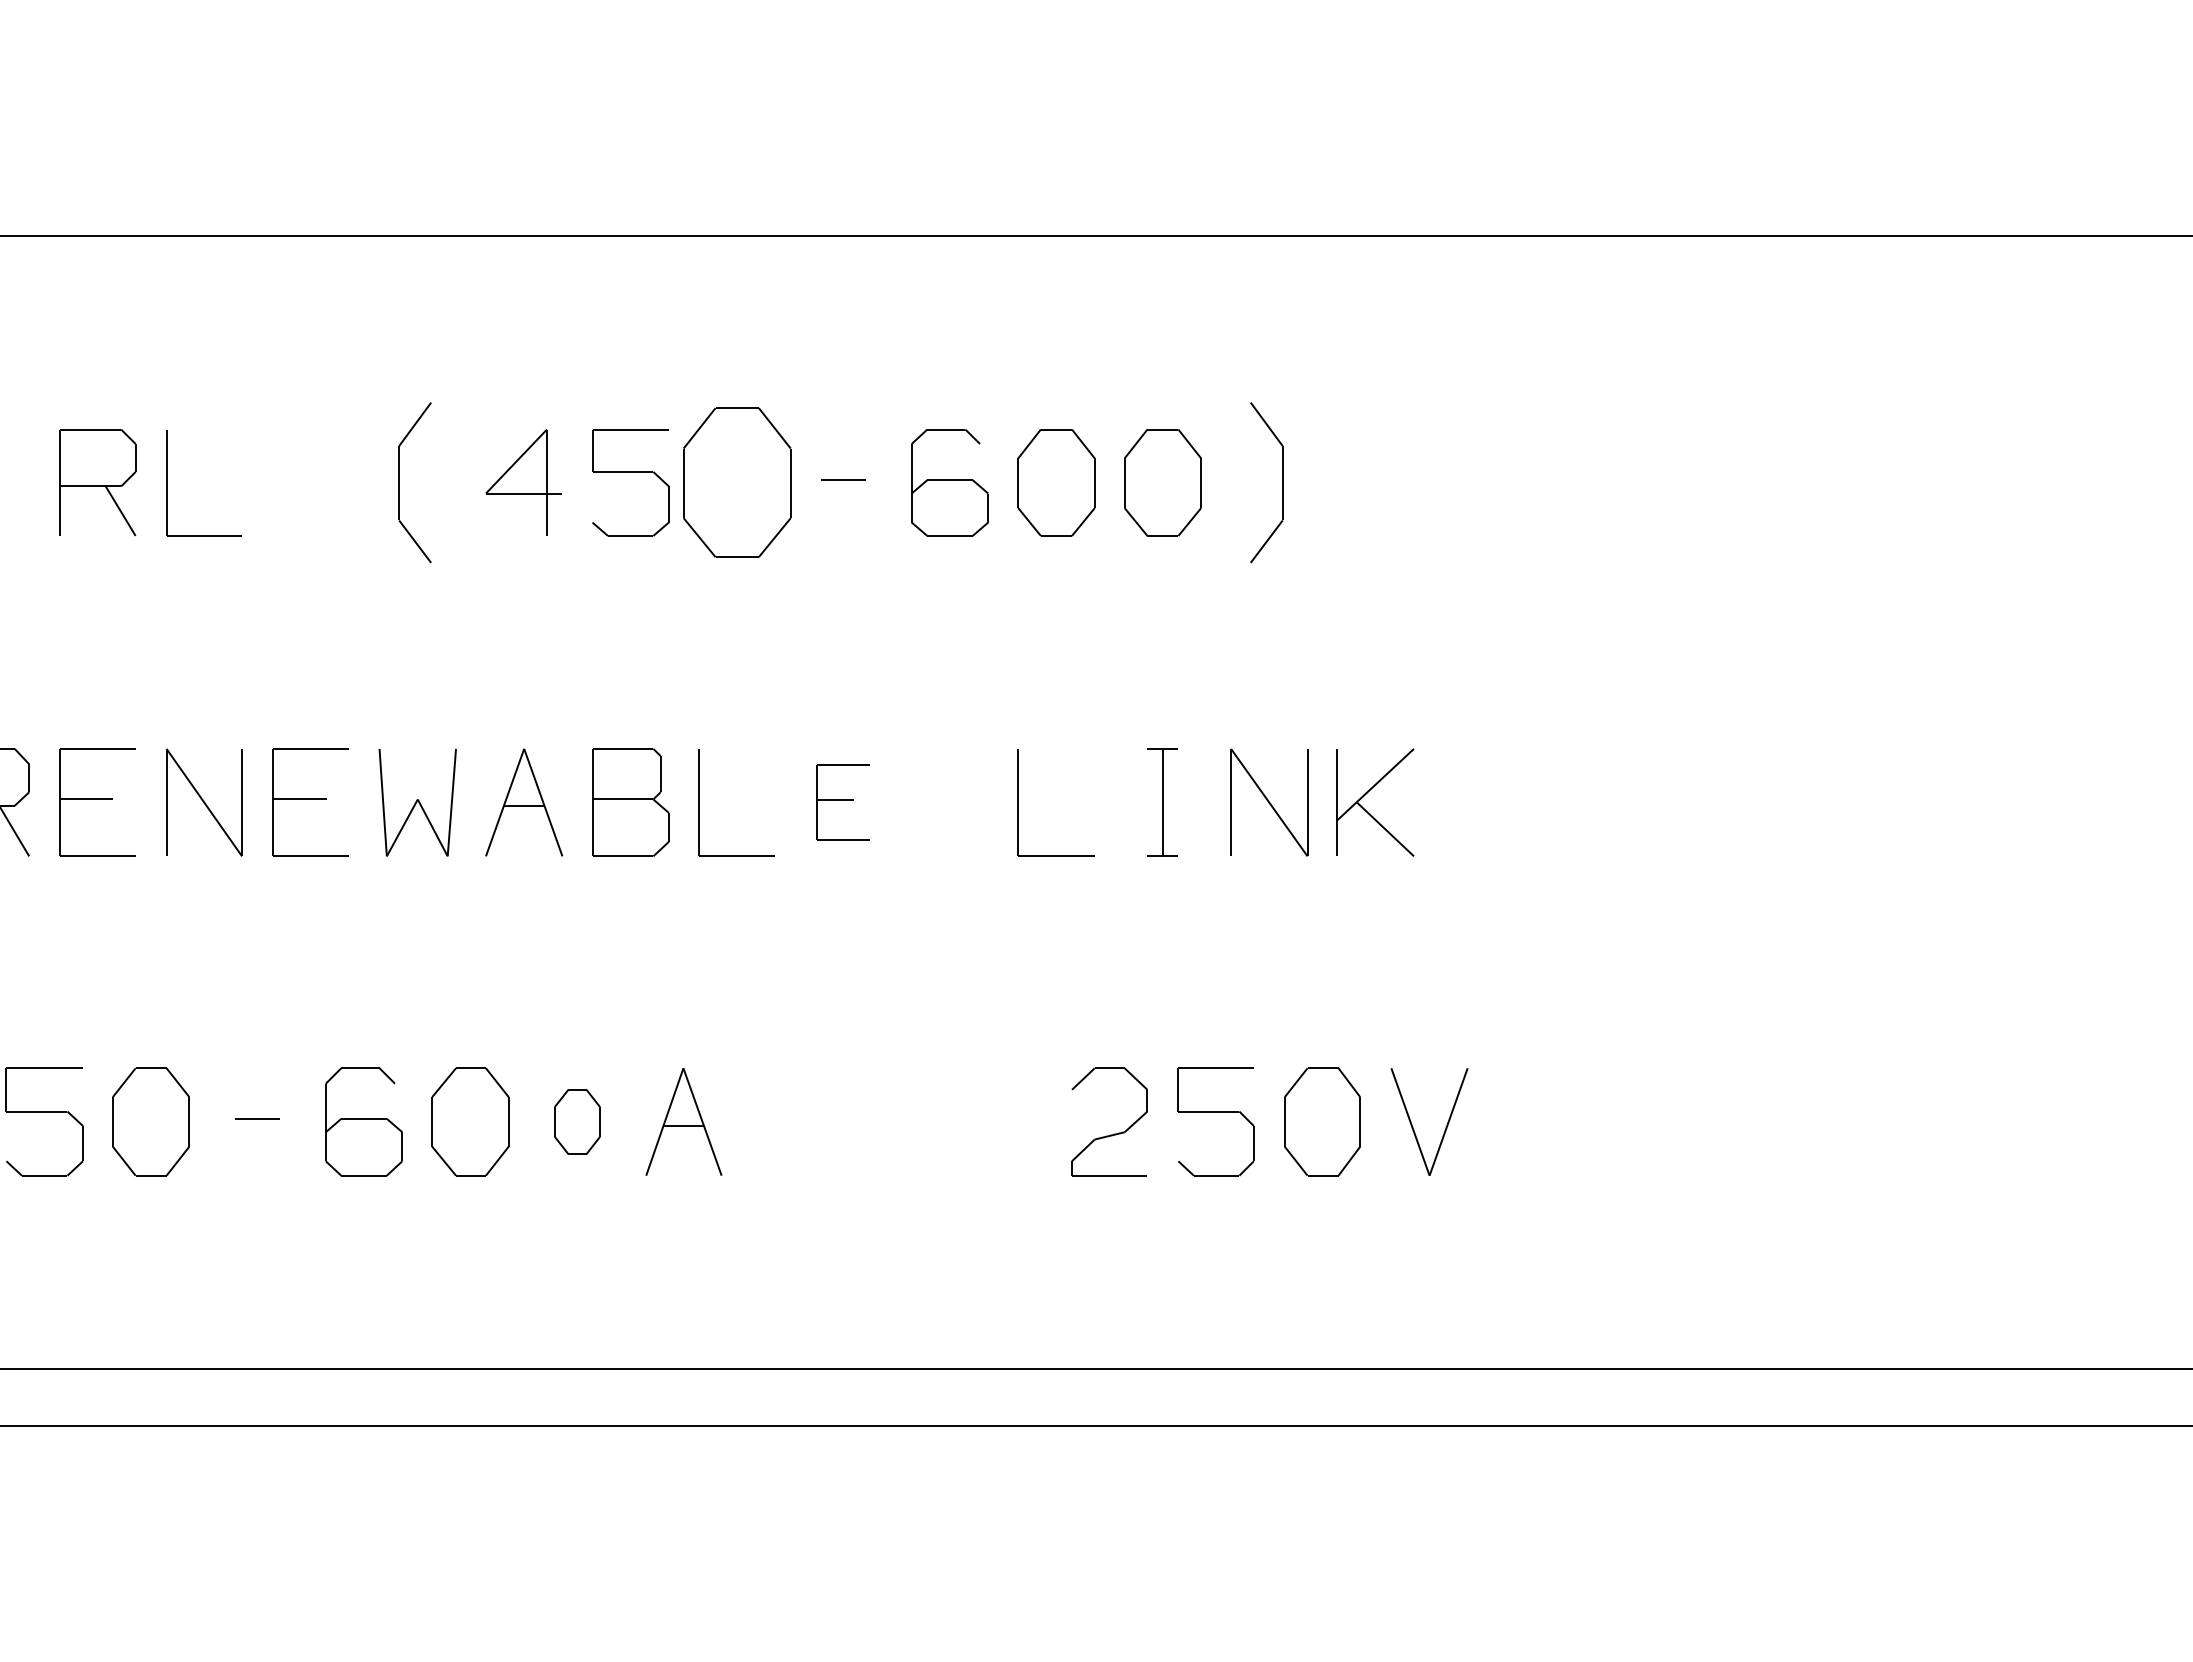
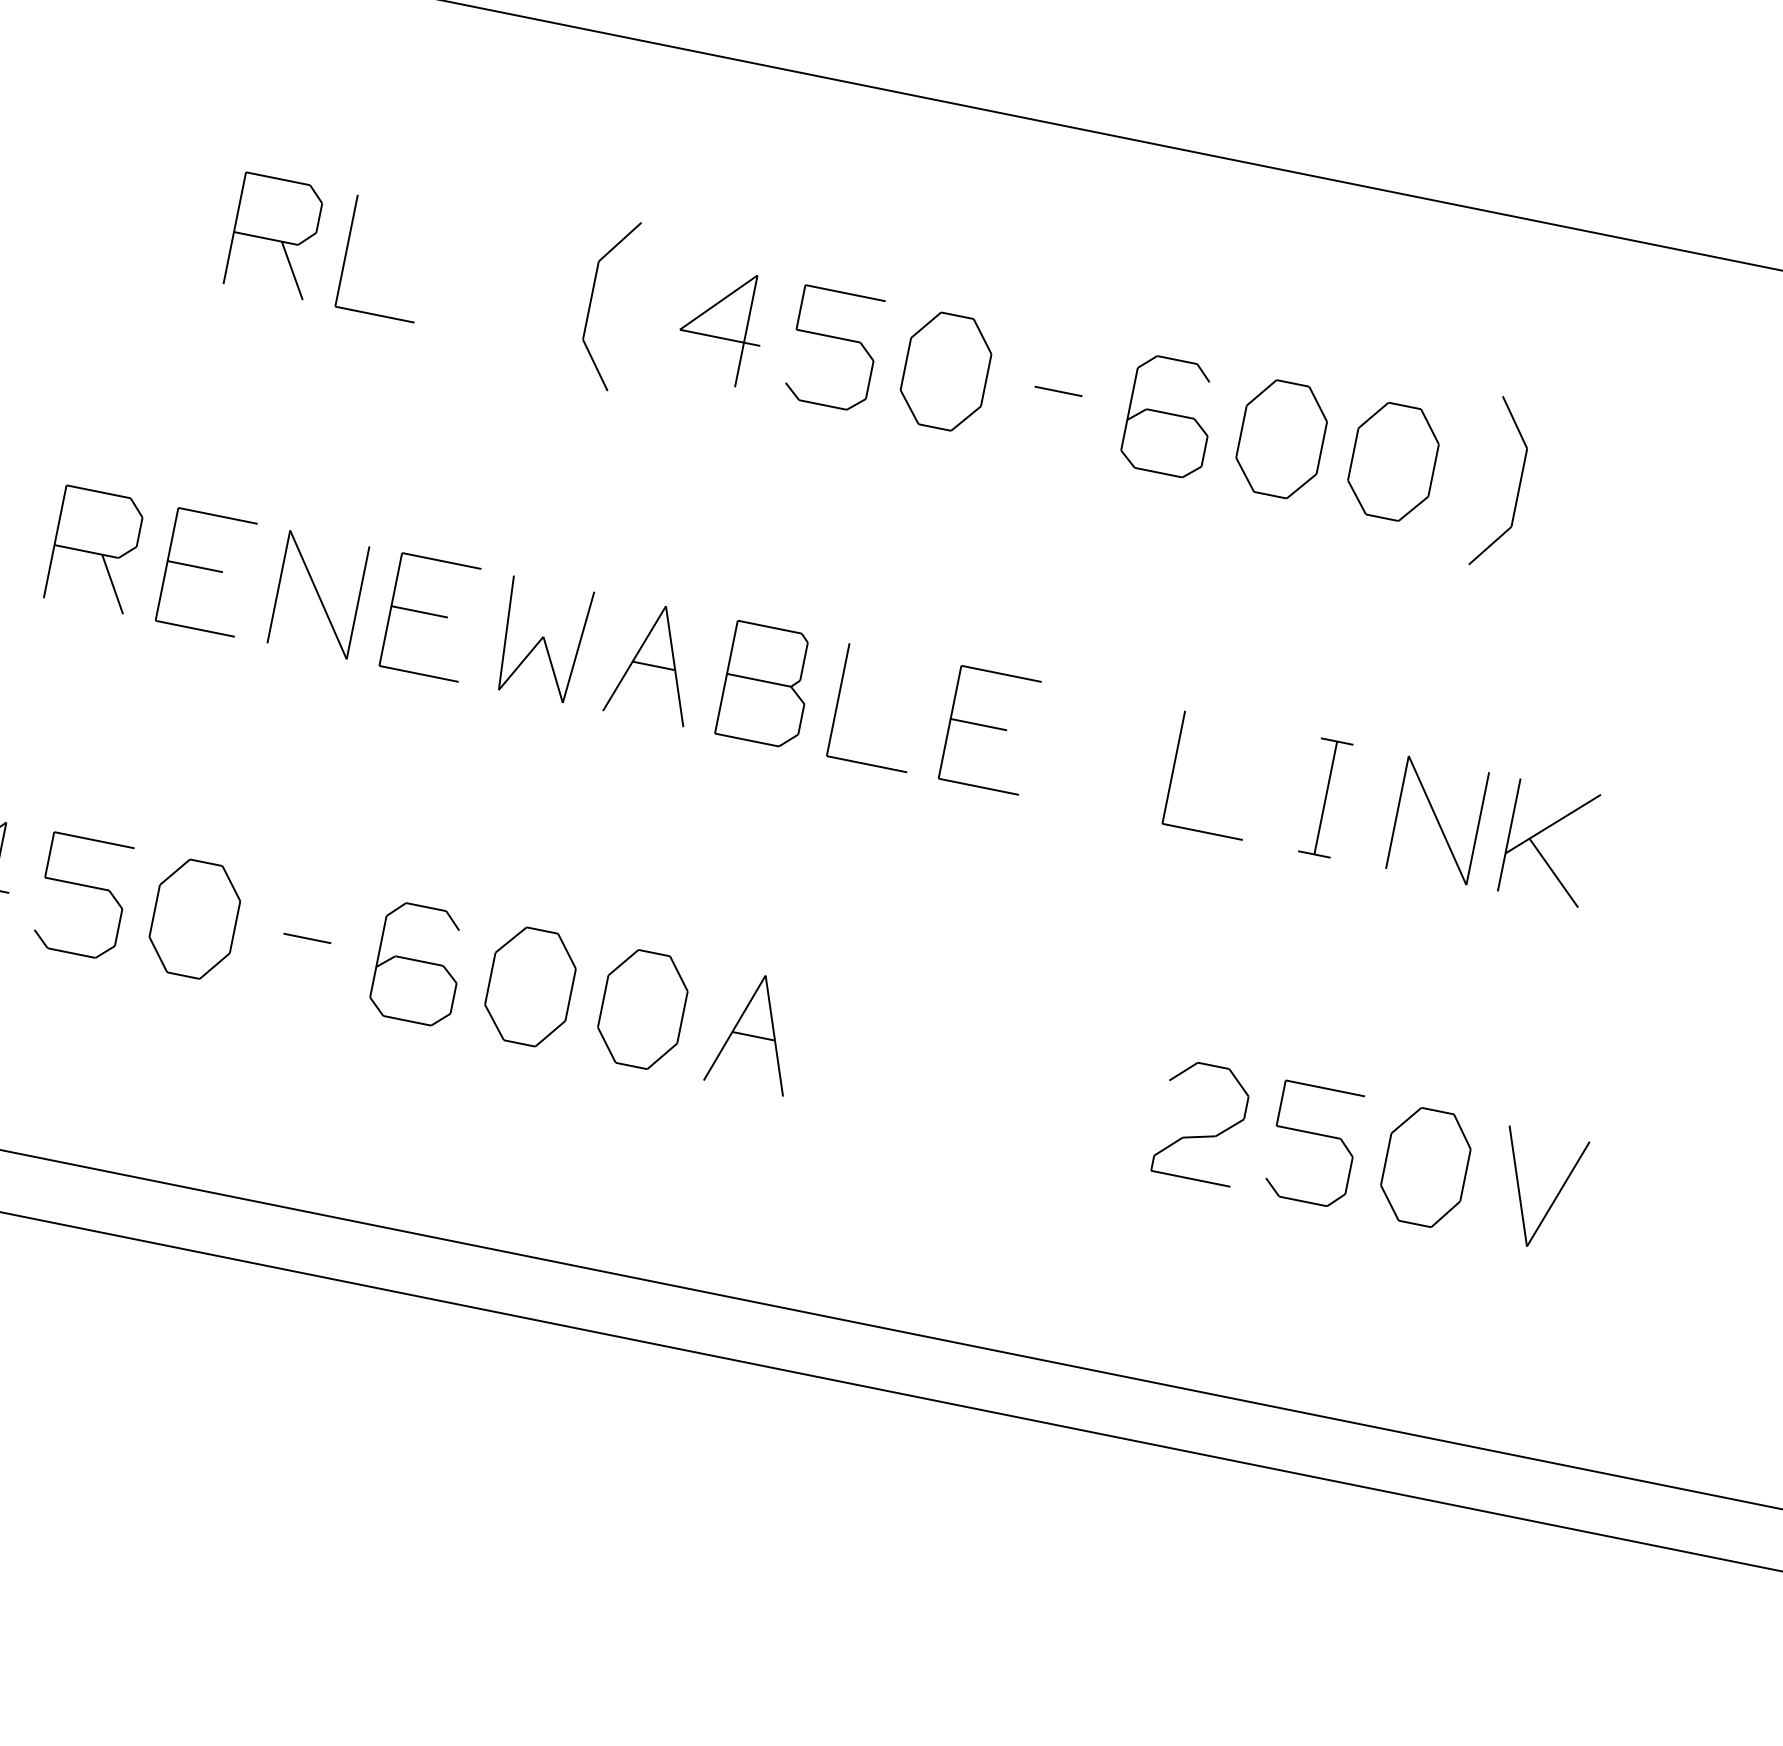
part: (736, 482) -> (945, 371), size x0.71
part: (842, 802) -> (989, 729), size x1.43
part: (577, 1121) -> (643, 1009), size x1.67

